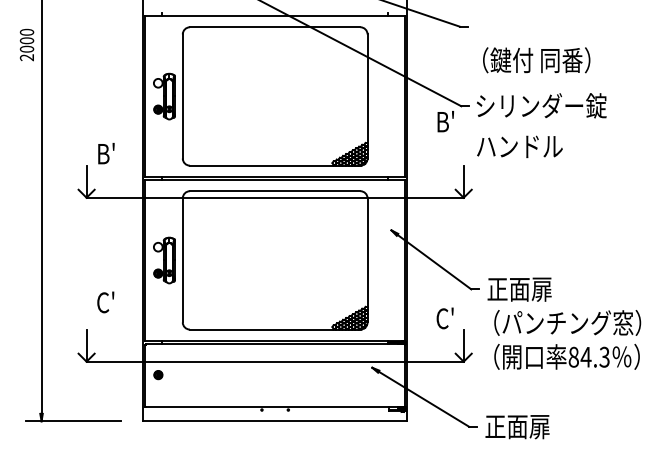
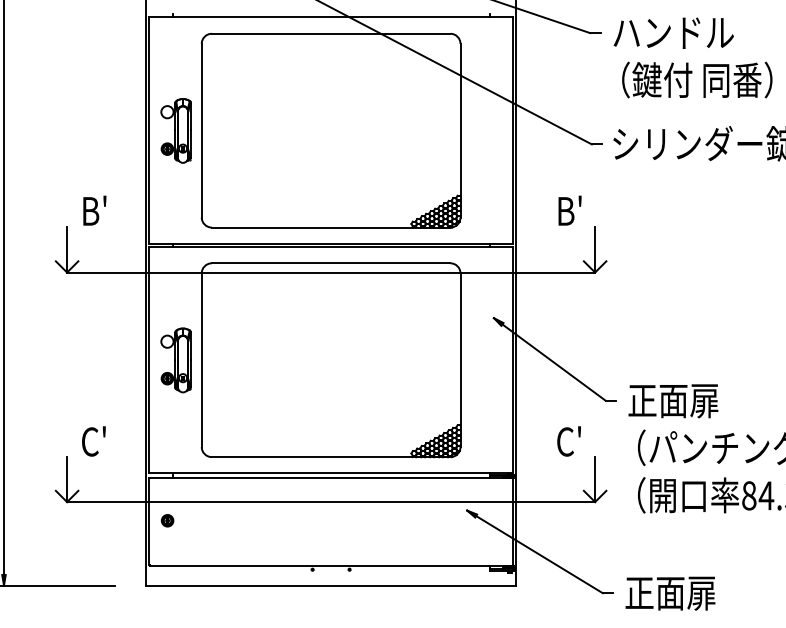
text: (445, 121) -> (569, 210), moved
text: (519, 146) -> (673, 32), moved
text: (105, 302) -> (93, 441), moved

